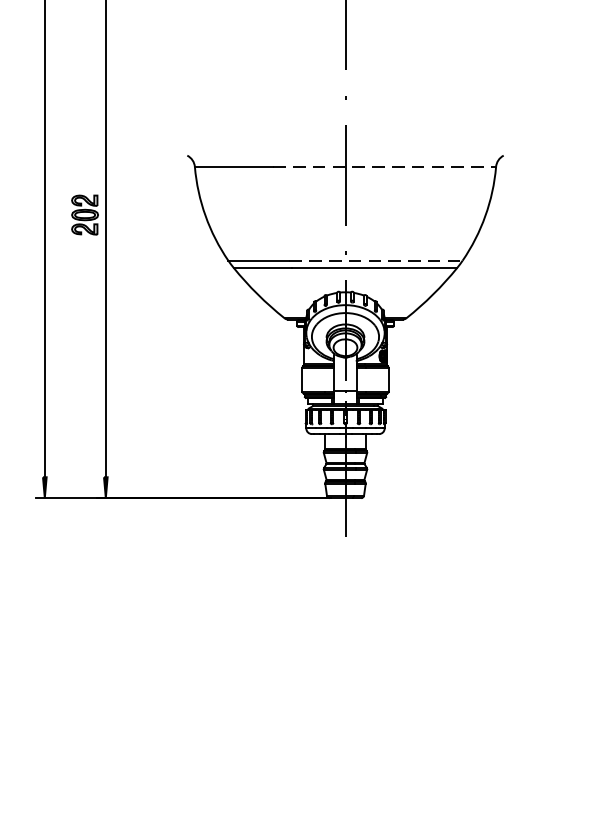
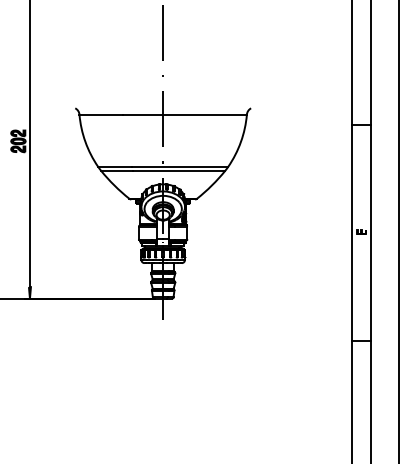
line: (383, 166) -> (184, 114), dashed -> solid
line: (376, 260) -> (180, 166), dashed -> solid

